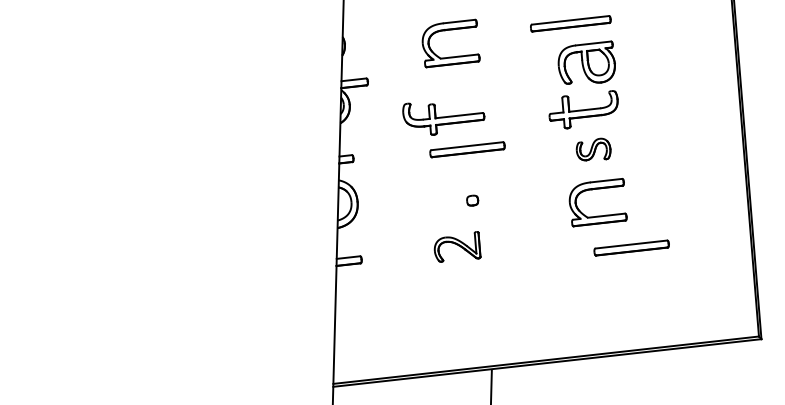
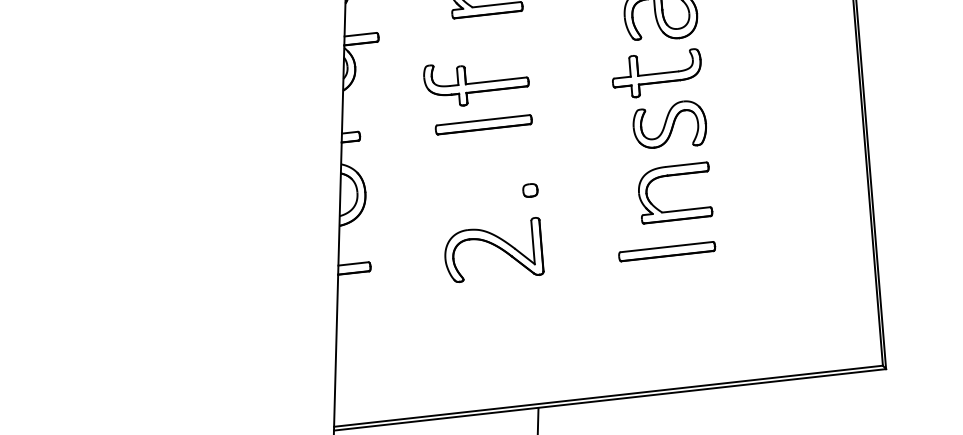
part: (467, 149) -> (483, 124), moved
part: (593, 149) -> (669, 124), size x1.67
part: (472, 200) -> (530, 190), moved
part: (457, 246) -> (494, 249), size x1.67
part: (631, 247) -> (666, 250), moved

